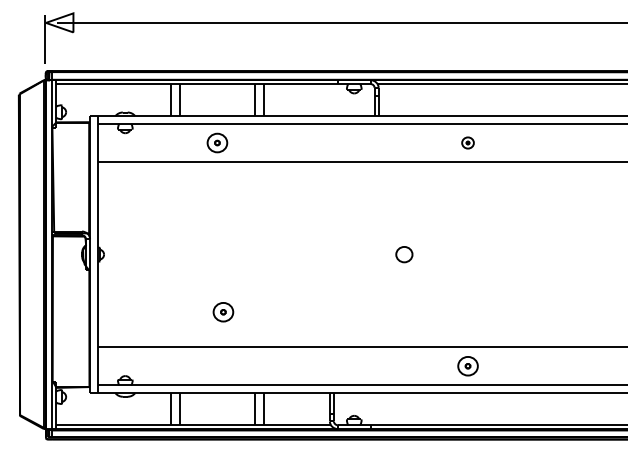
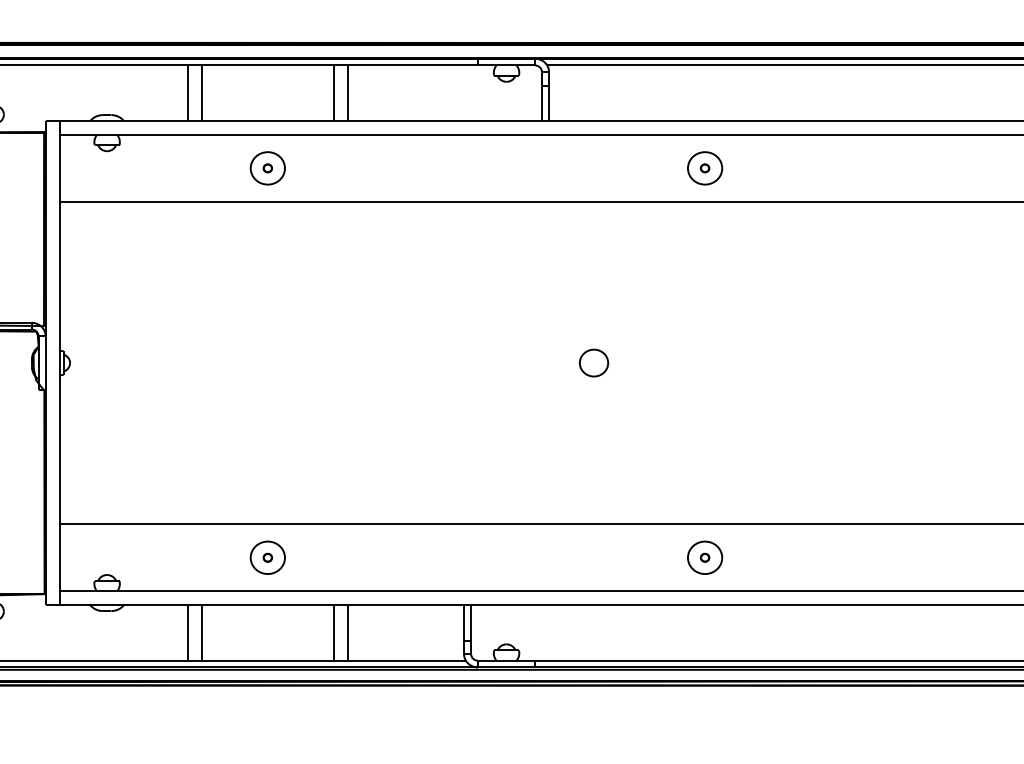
part: (467, 142) -> (704, 167), size x1.67
part: (223, 312) -> (267, 558), moved

